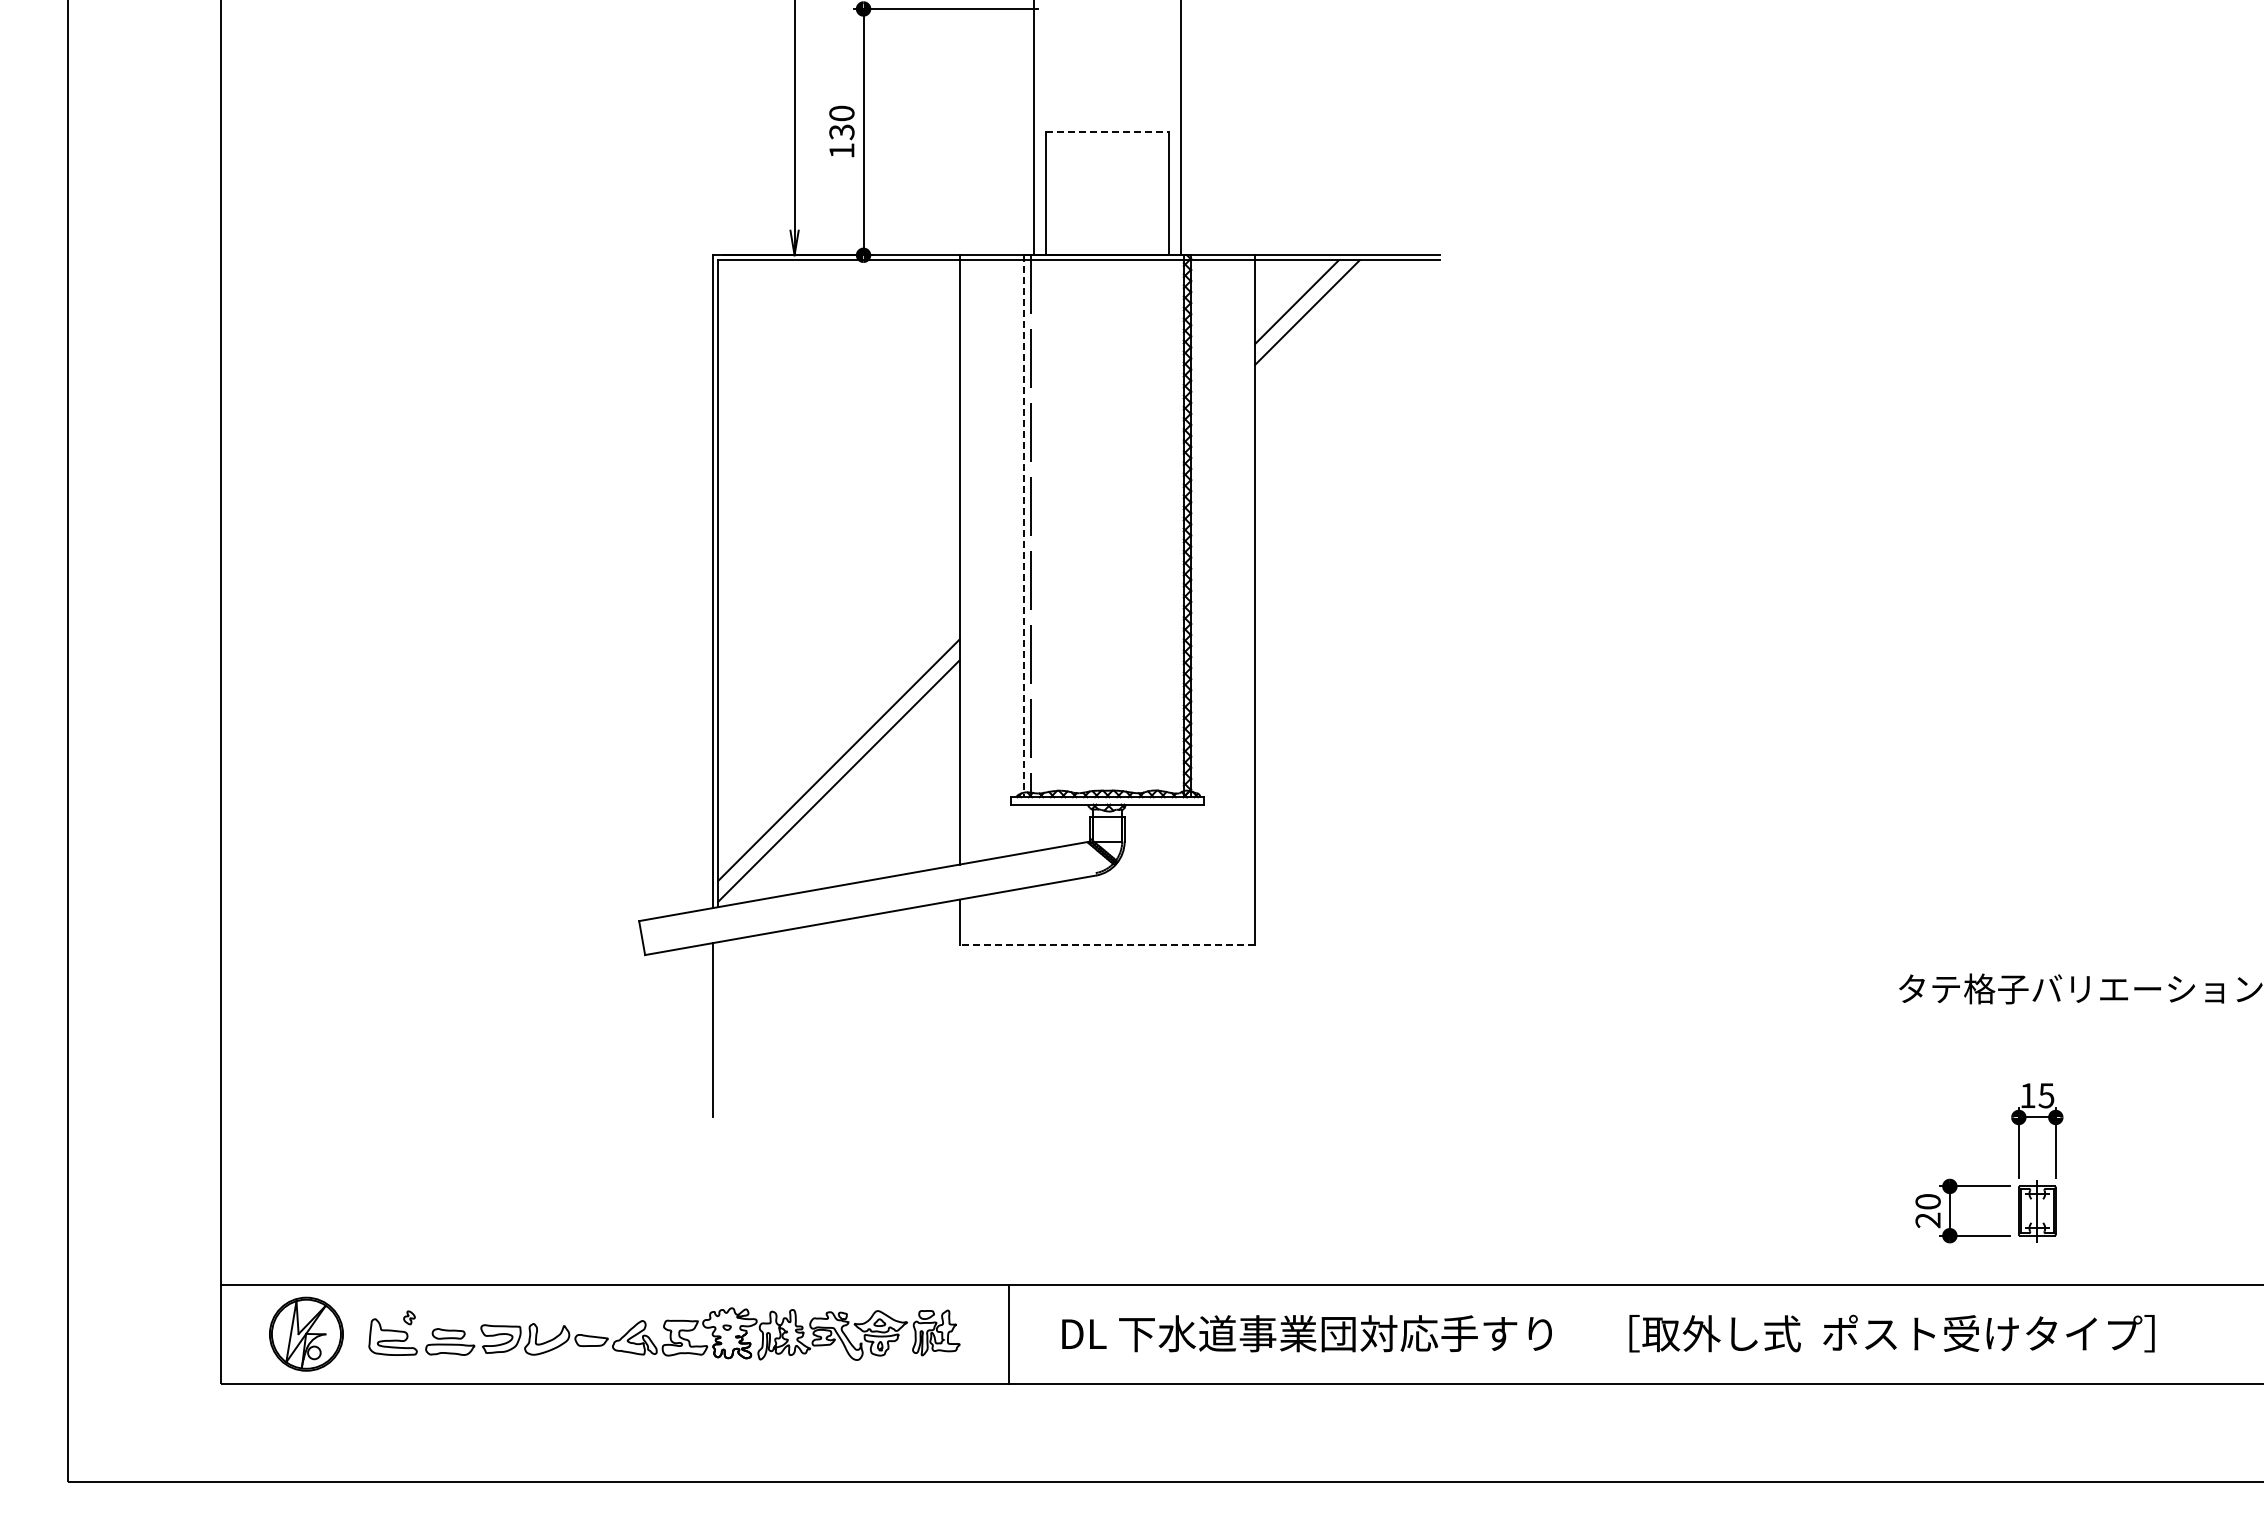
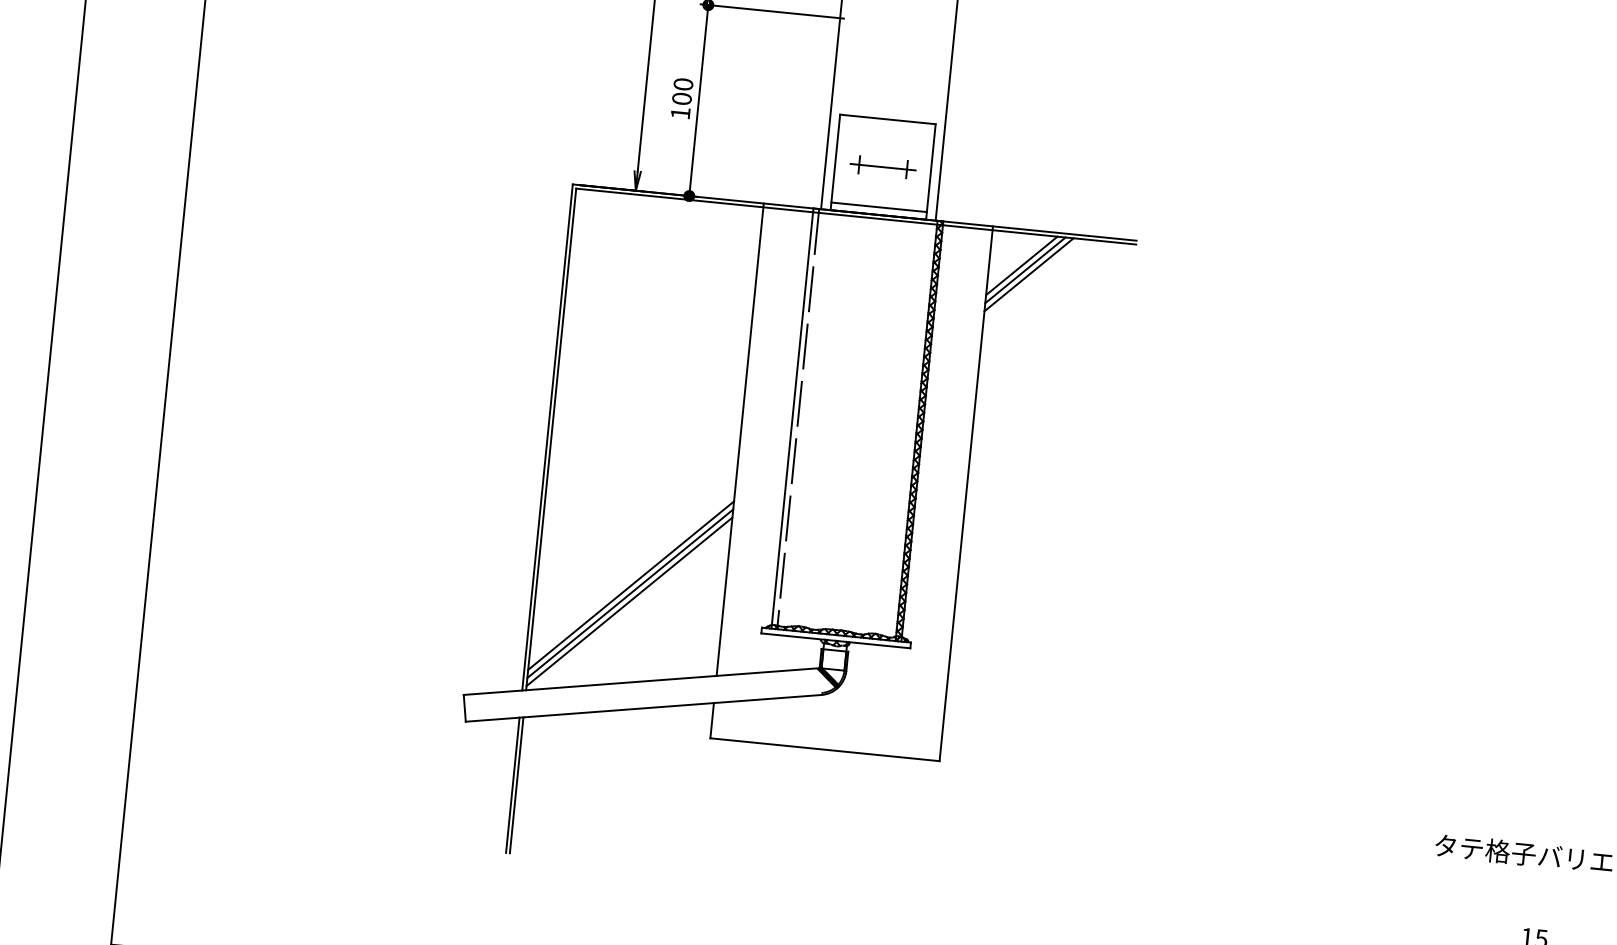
text: (841, 132) -> (681, 99), 130 -> 100
line: (1107, 132) -> (887, 119), dashed -> solid
part: (1107, 193) -> (883, 167), added
line: (1107, 245) -> (879, 207), added
line: (1302, 307) -> (1025, 270), added
line: (1023, 526) -> (792, 418), dashed -> solid
line: (838, 770) -> (629, 593), added
line: (1107, 945) -> (825, 750), dashed -> solid
line: (718, 1029) -> (516, 785), added

